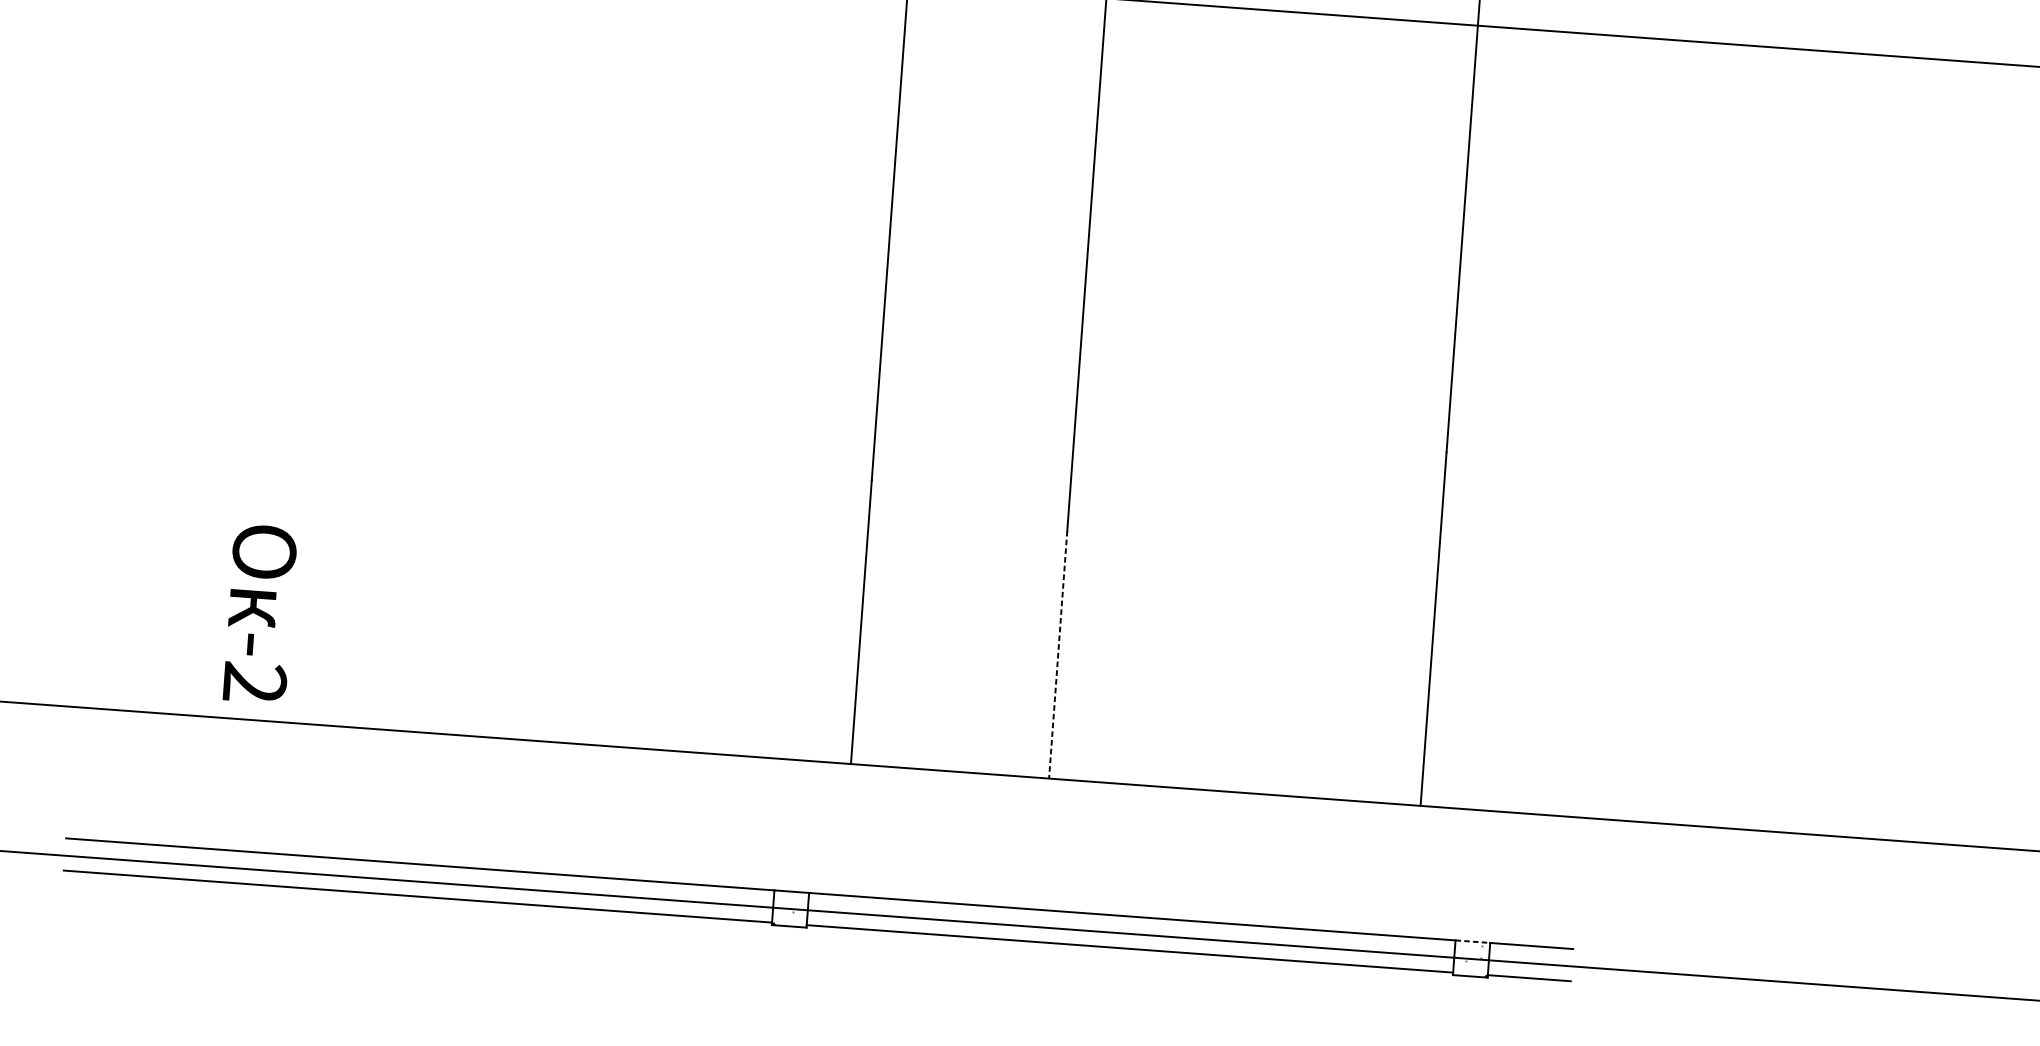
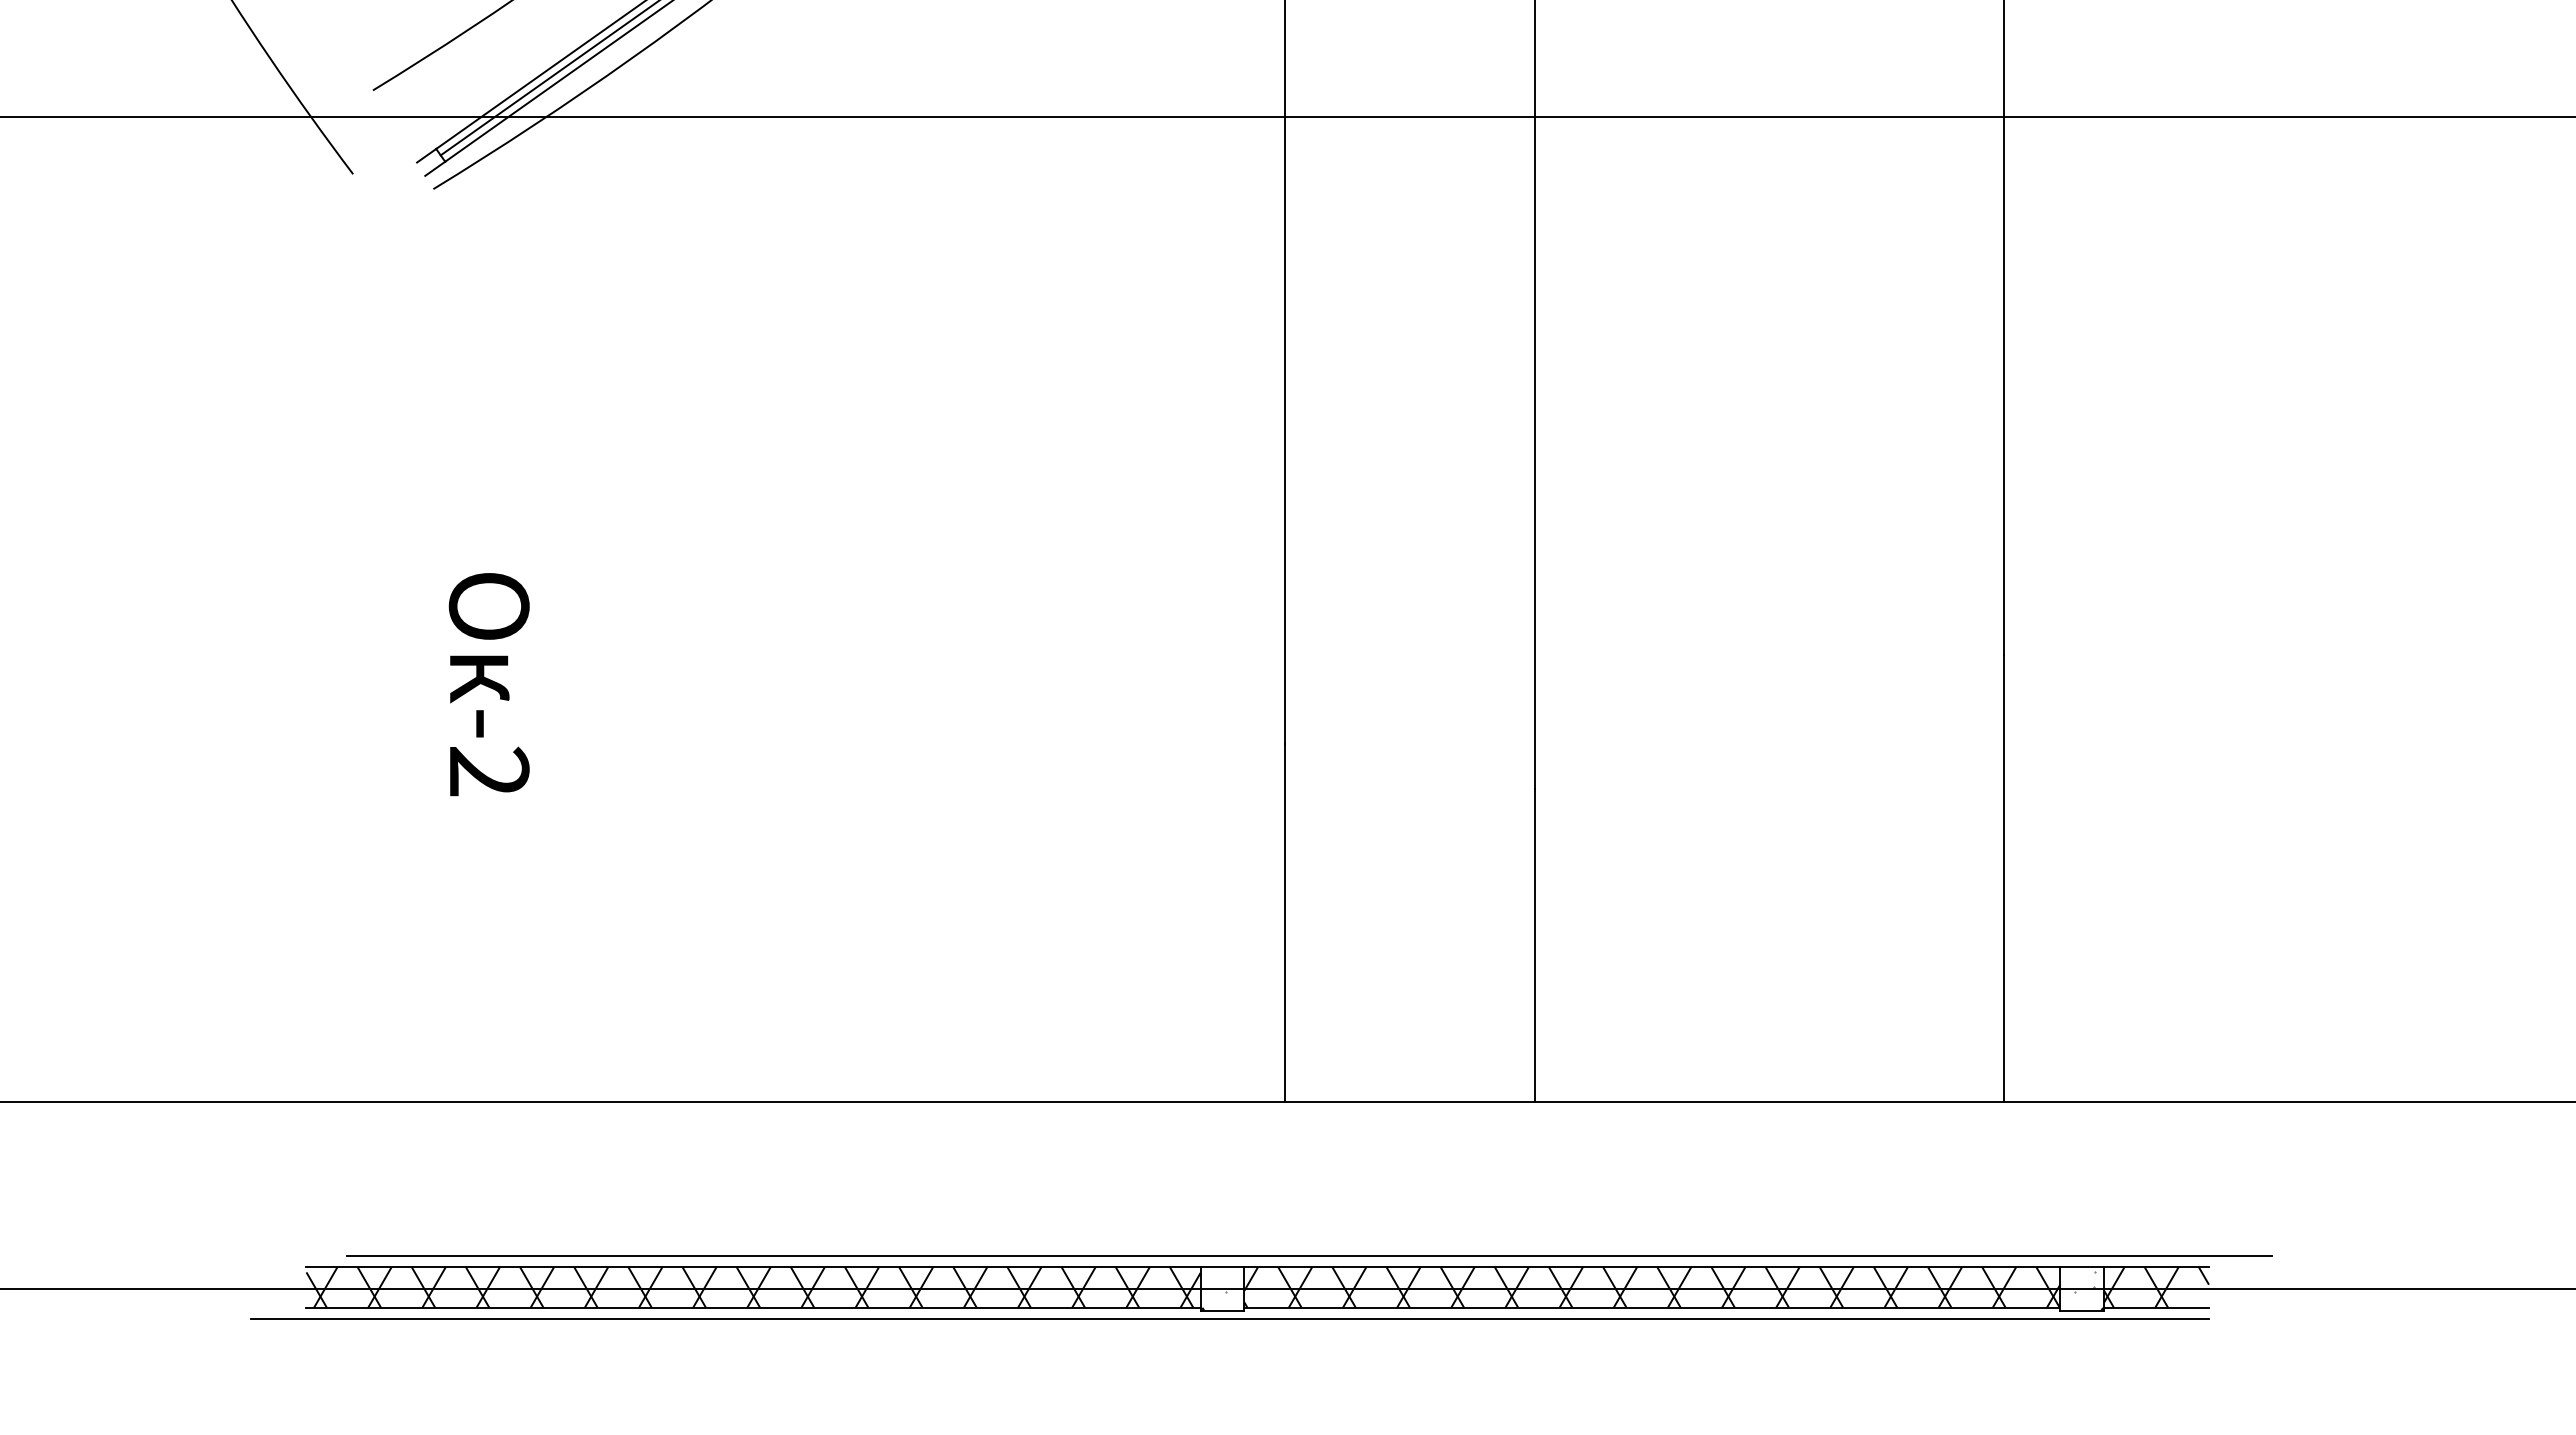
text: (259, 613) -> (488, 684), moved
line: (1058, 655) -> (1535, 945), dashed -> solid
hatch: (419, 880) -> (753, 1287), added
line: (861, 888) -> (1309, 1256), added
line: (794, 932) -> (1229, 1318), added
hatch: (1131, 932) -> (1652, 1287), added
line: (1472, 941) -> (2082, 1267), dashed -> solid
hatch: (1530, 962) -> (2156, 1287), added

